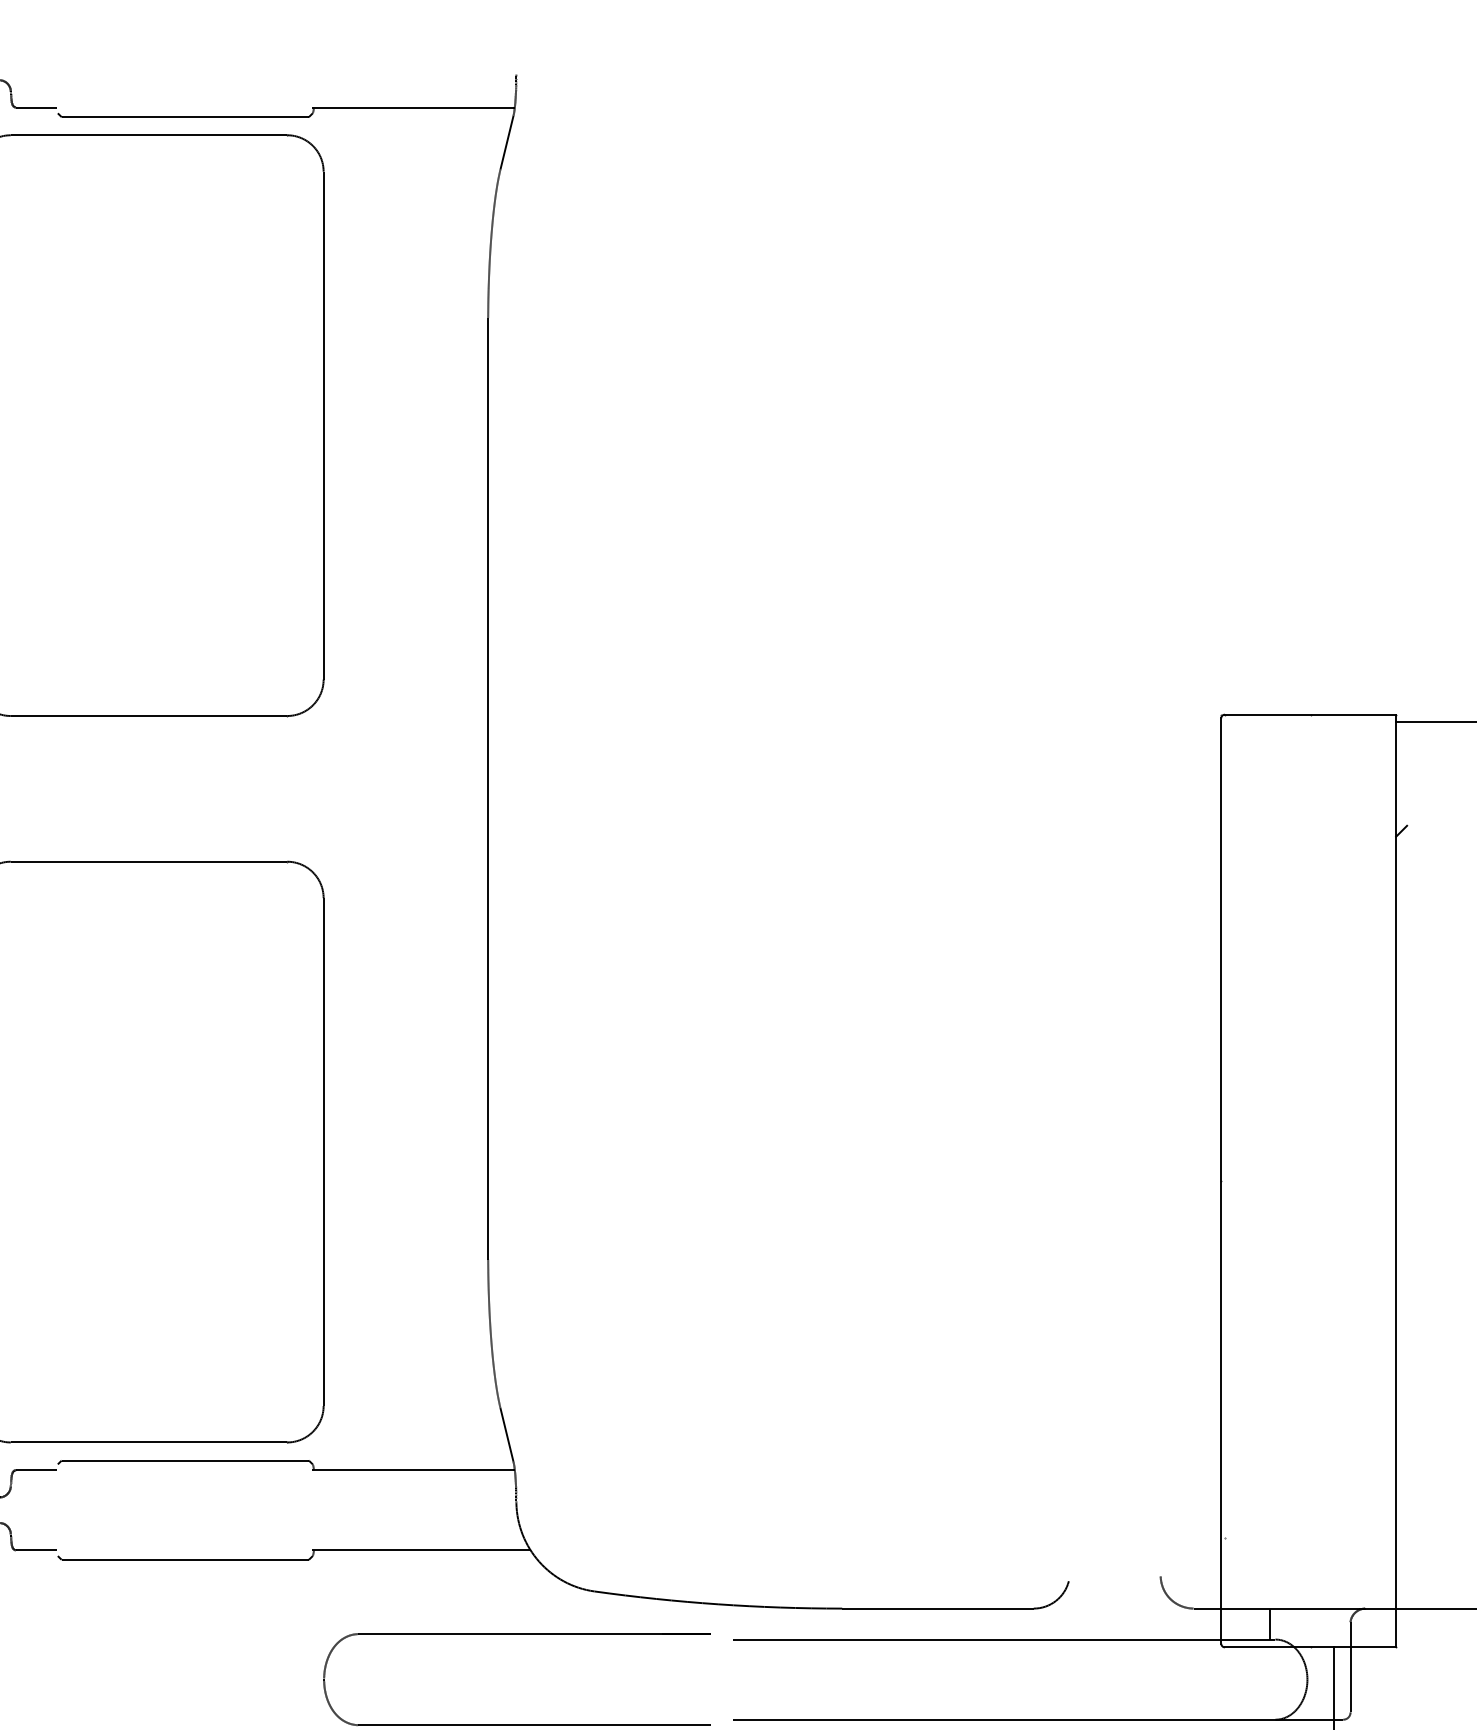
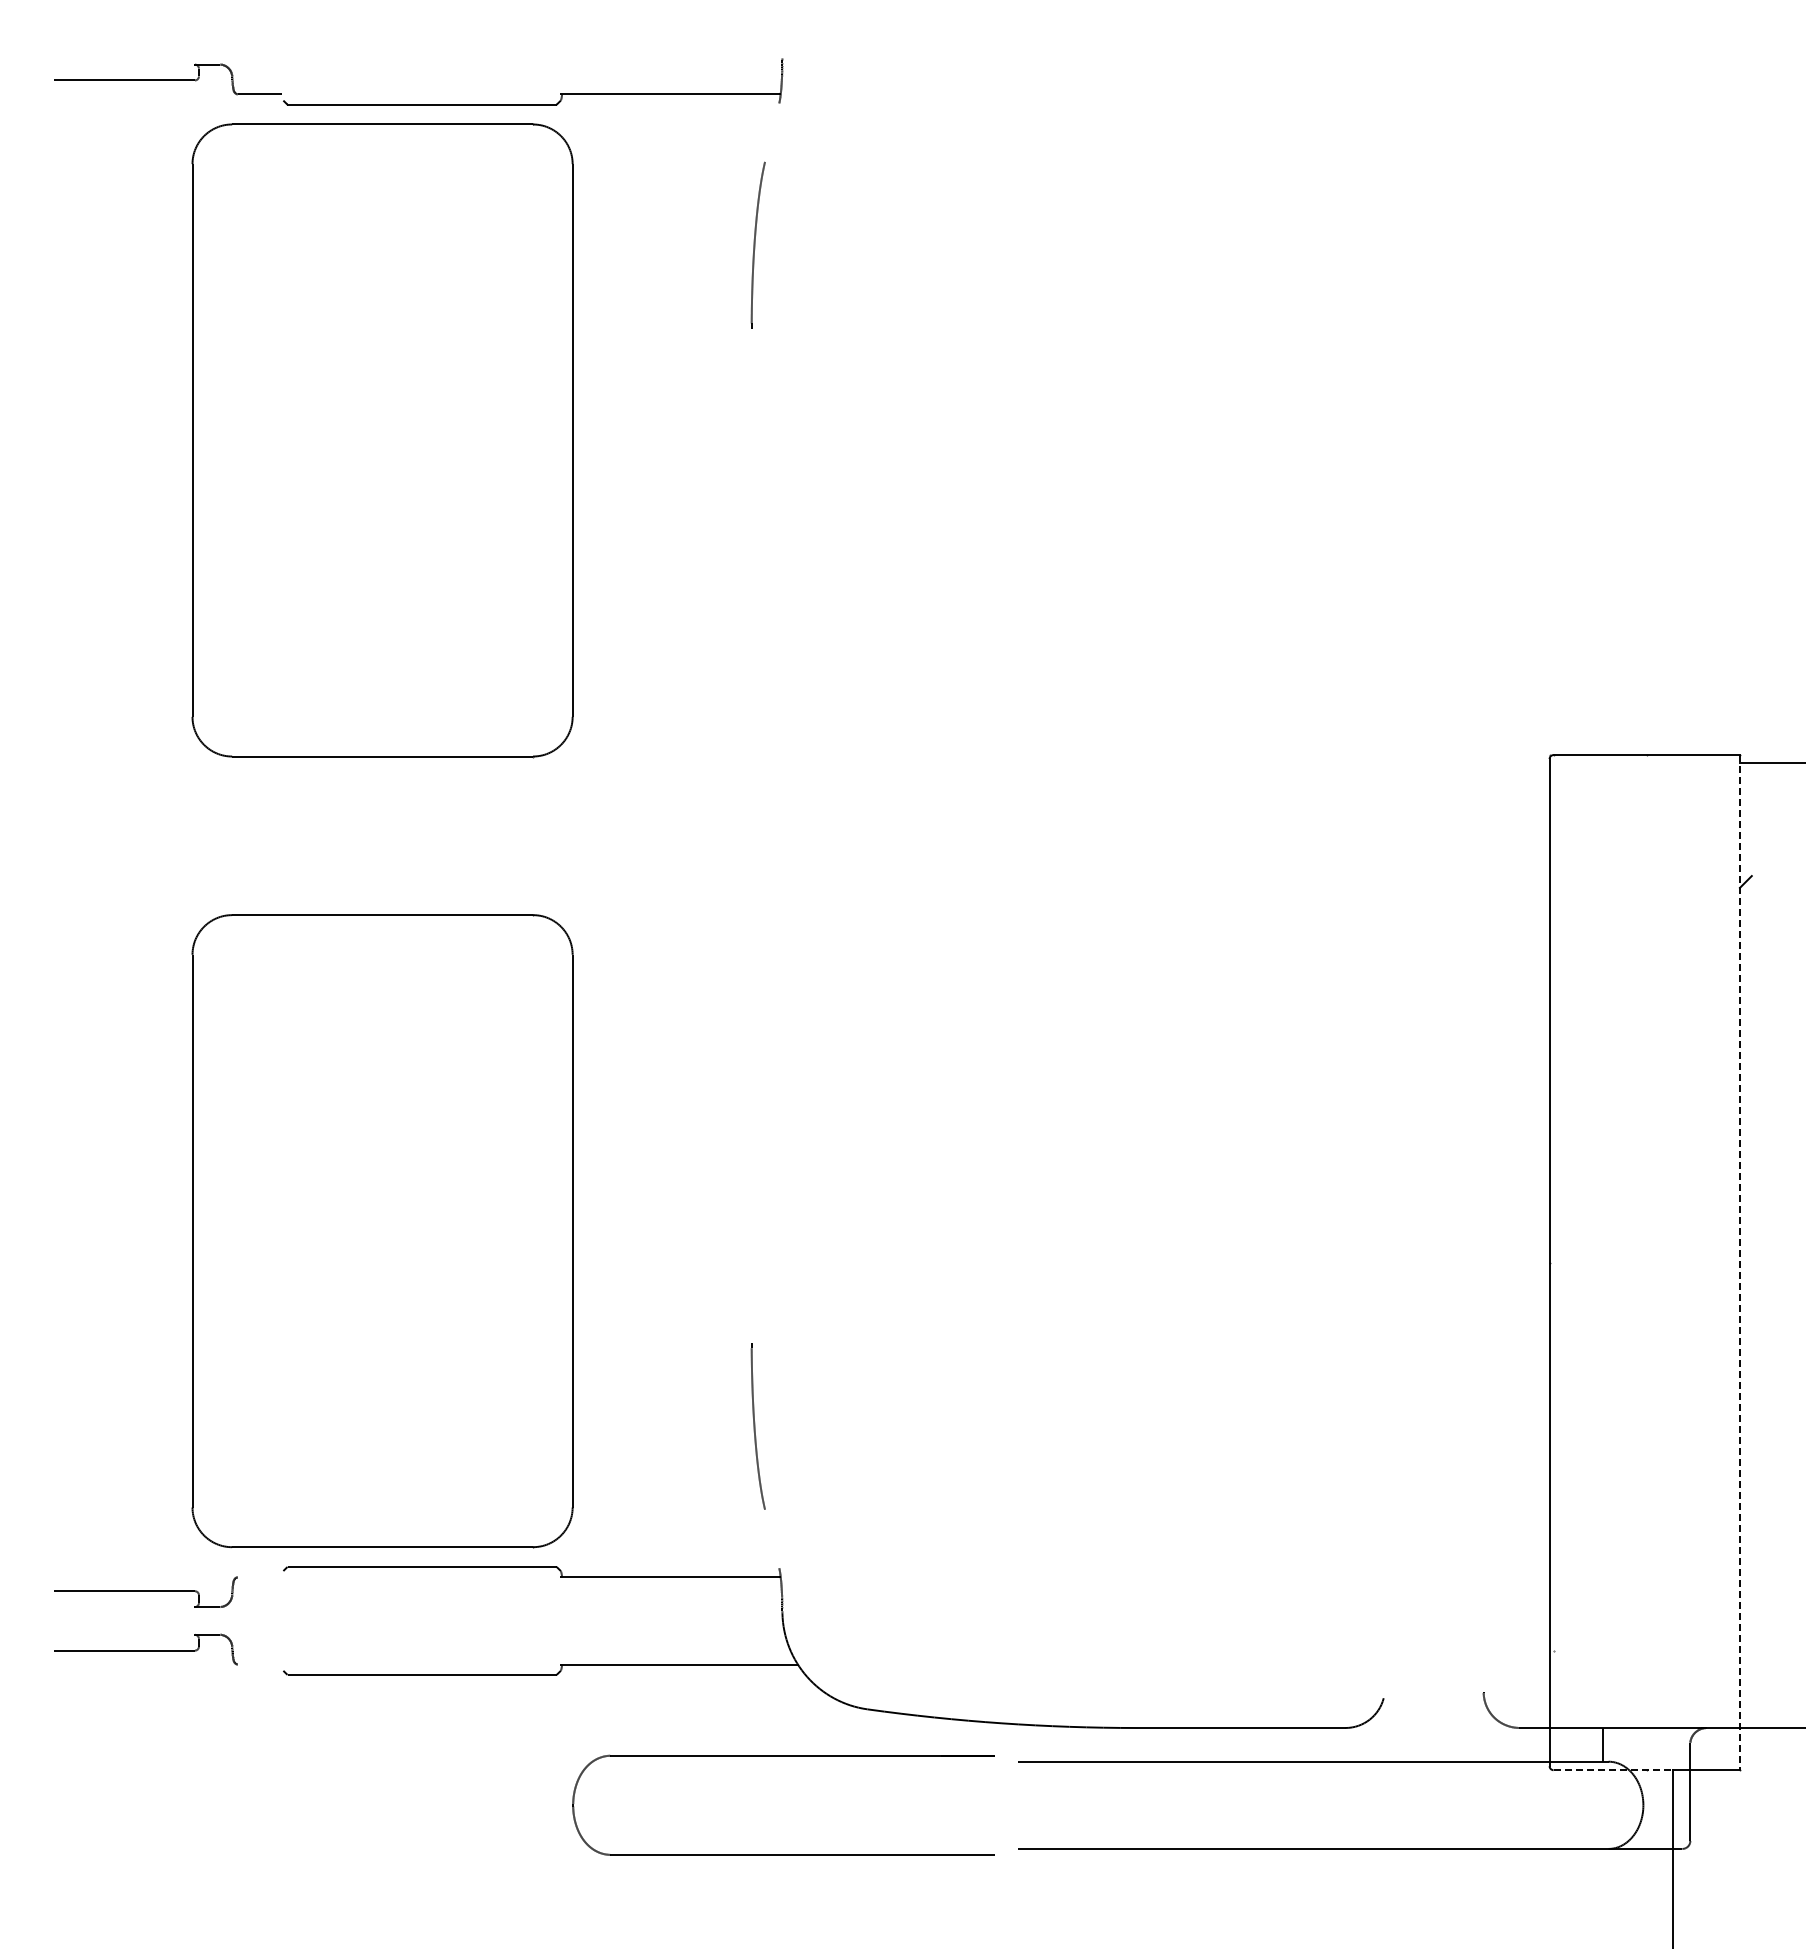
line: (507, 142) -> (772, 132), removed
line: (487, 788) -> (751, 835), removed
line: (1395, 1180) -> (1739, 1262), solid -> dashed
line: (507, 1434) -> (772, 1538), removed
line: (36, 1470) -> (260, 1577), removed
line: (36, 1550) -> (260, 1664), removed
line: (1279, 1647) -> (1613, 1770), solid -> dashed

